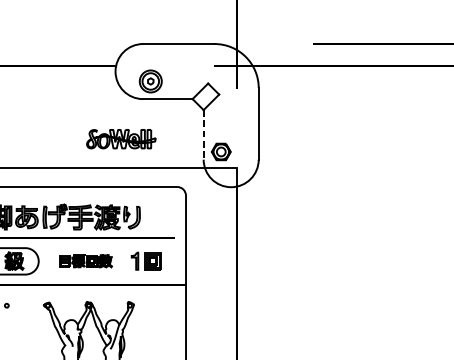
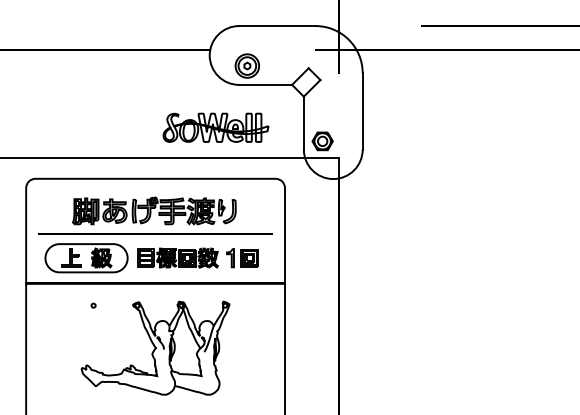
line: (203, 135) -> (303, 123), dashed -> solid
part: (120, 138) -> (215, 127), size x1.43
part: (85, 260) -> (177, 257), size x1.43

